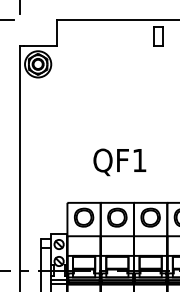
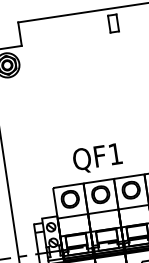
text: (119, 162) -> (97, 158), moved

